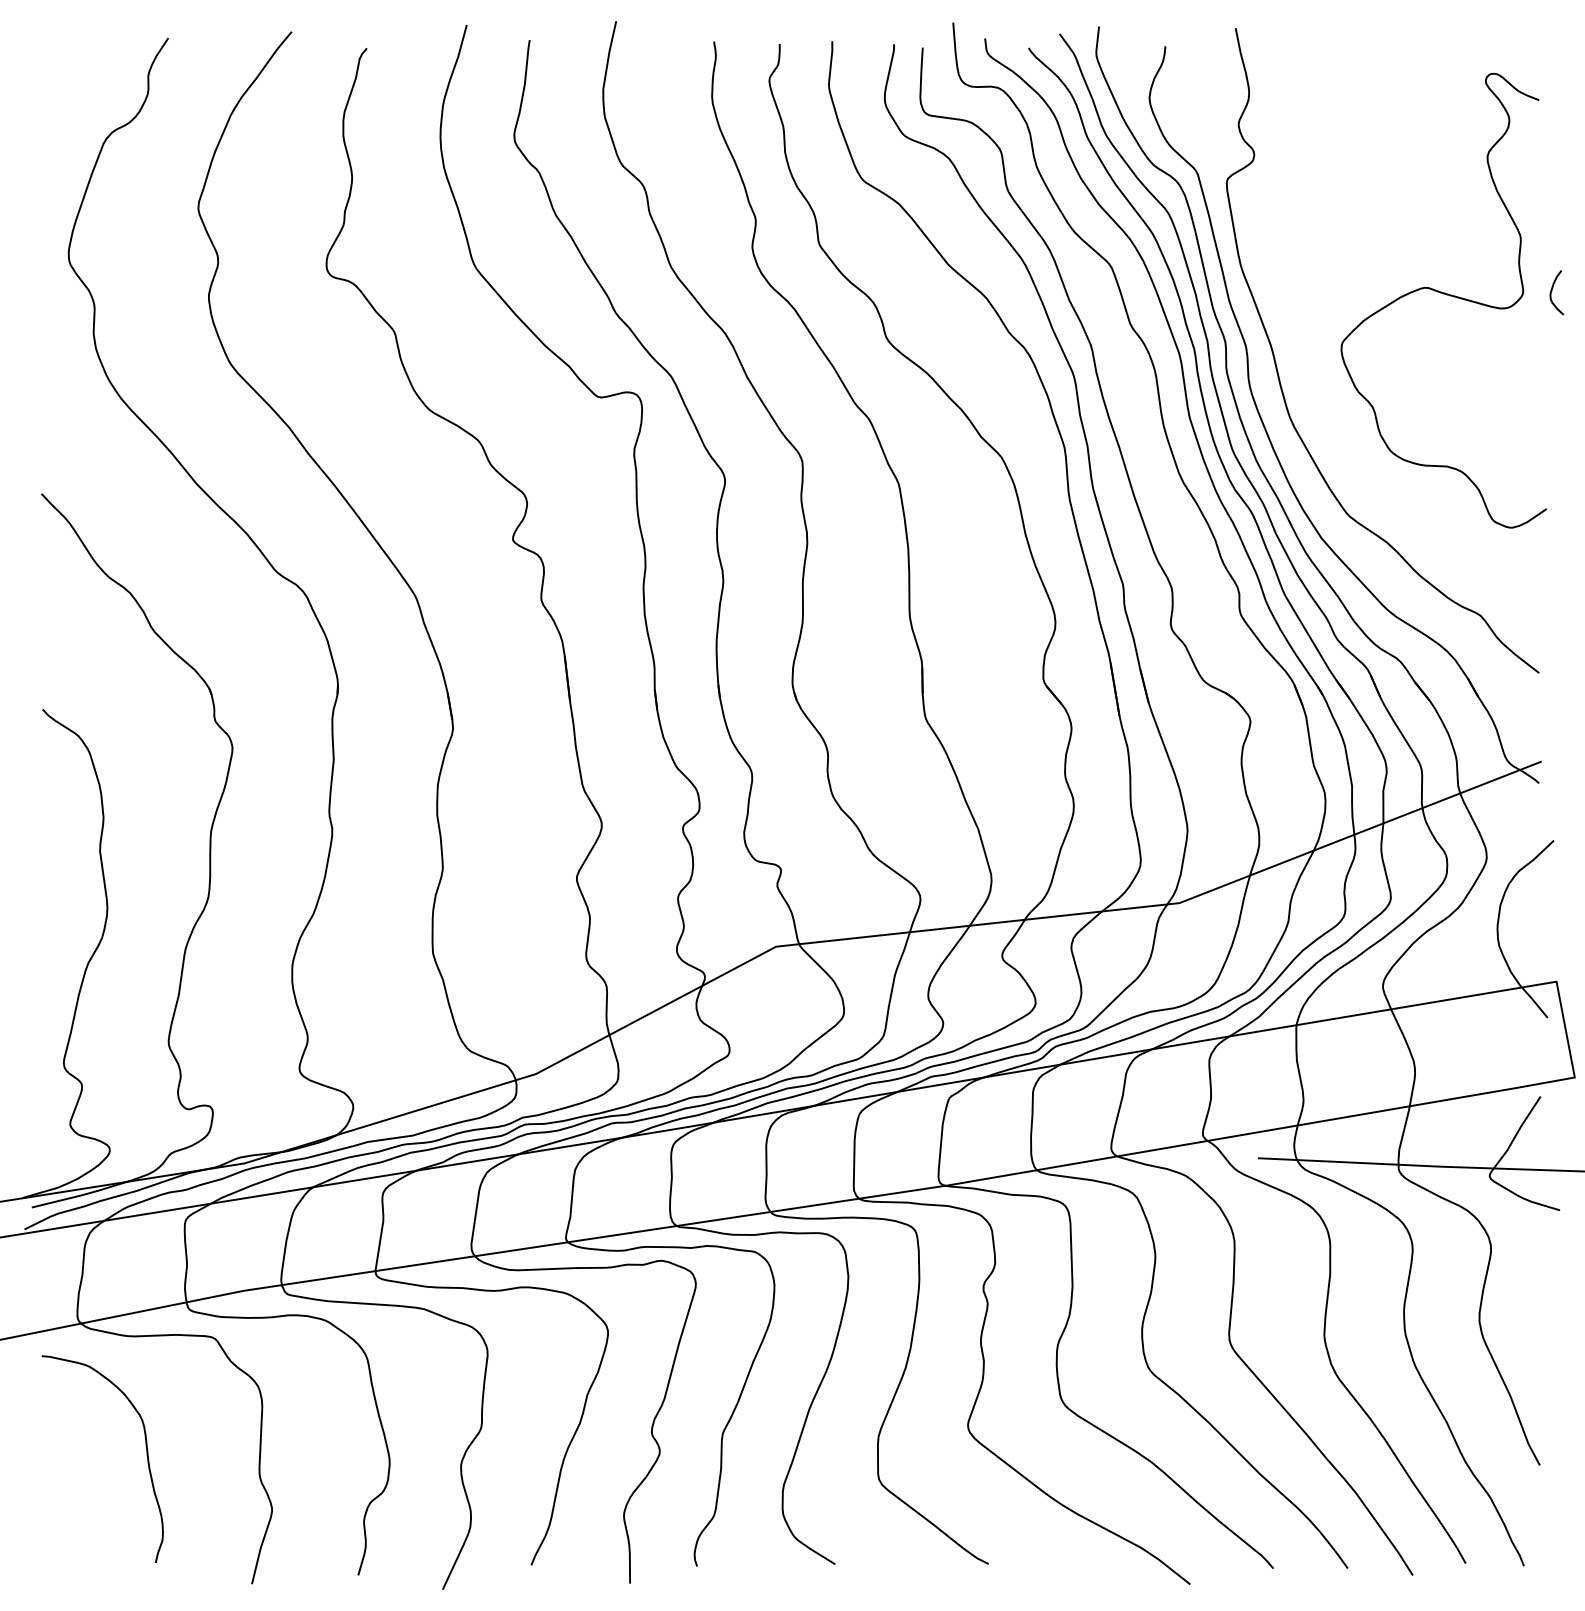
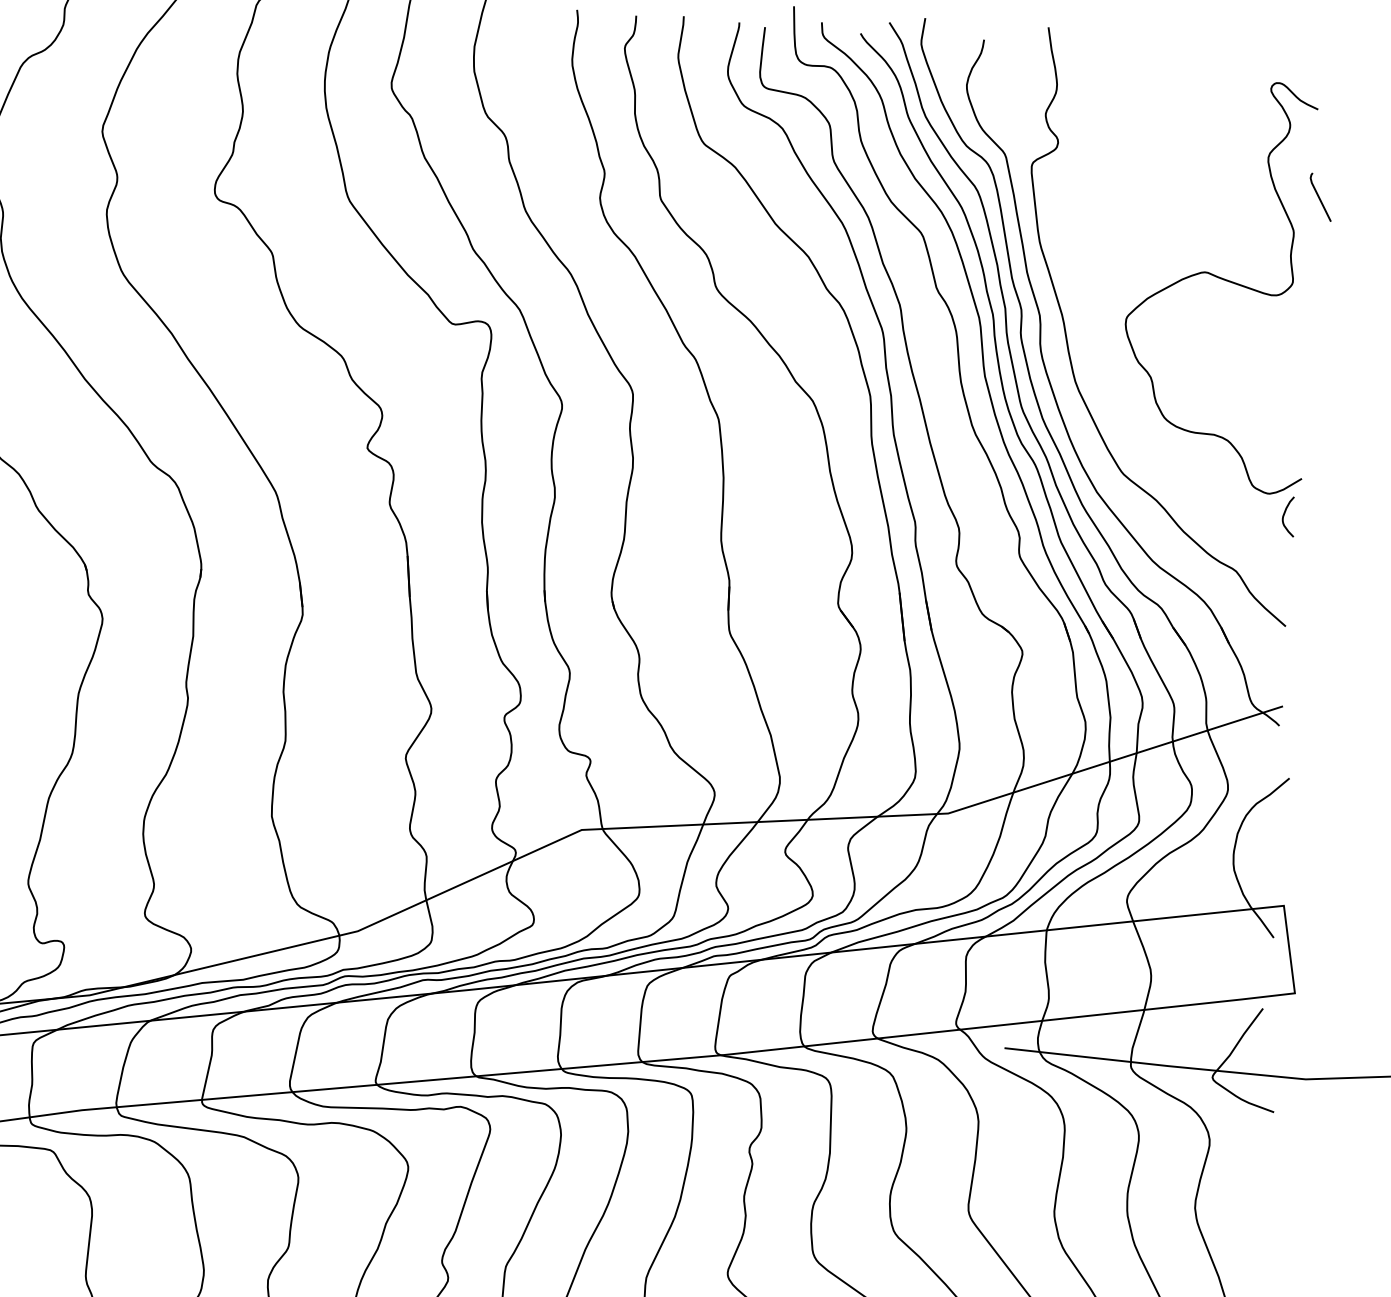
line: (1546, 196) -> (1319, 196), added
curve: (1552, 291) -> (1284, 515), moved

